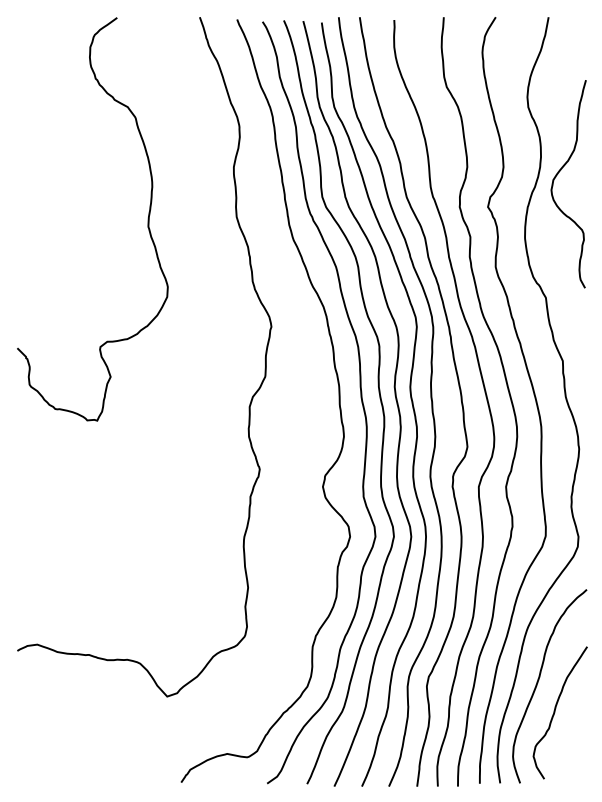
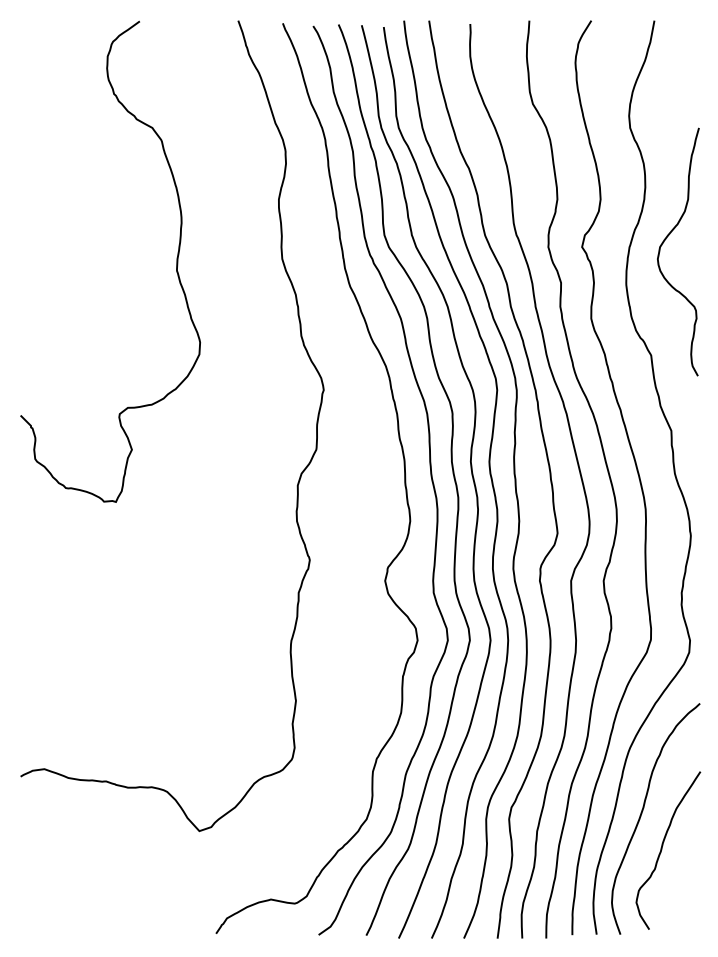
curve: (556, 177) -> (663, 244), moved

